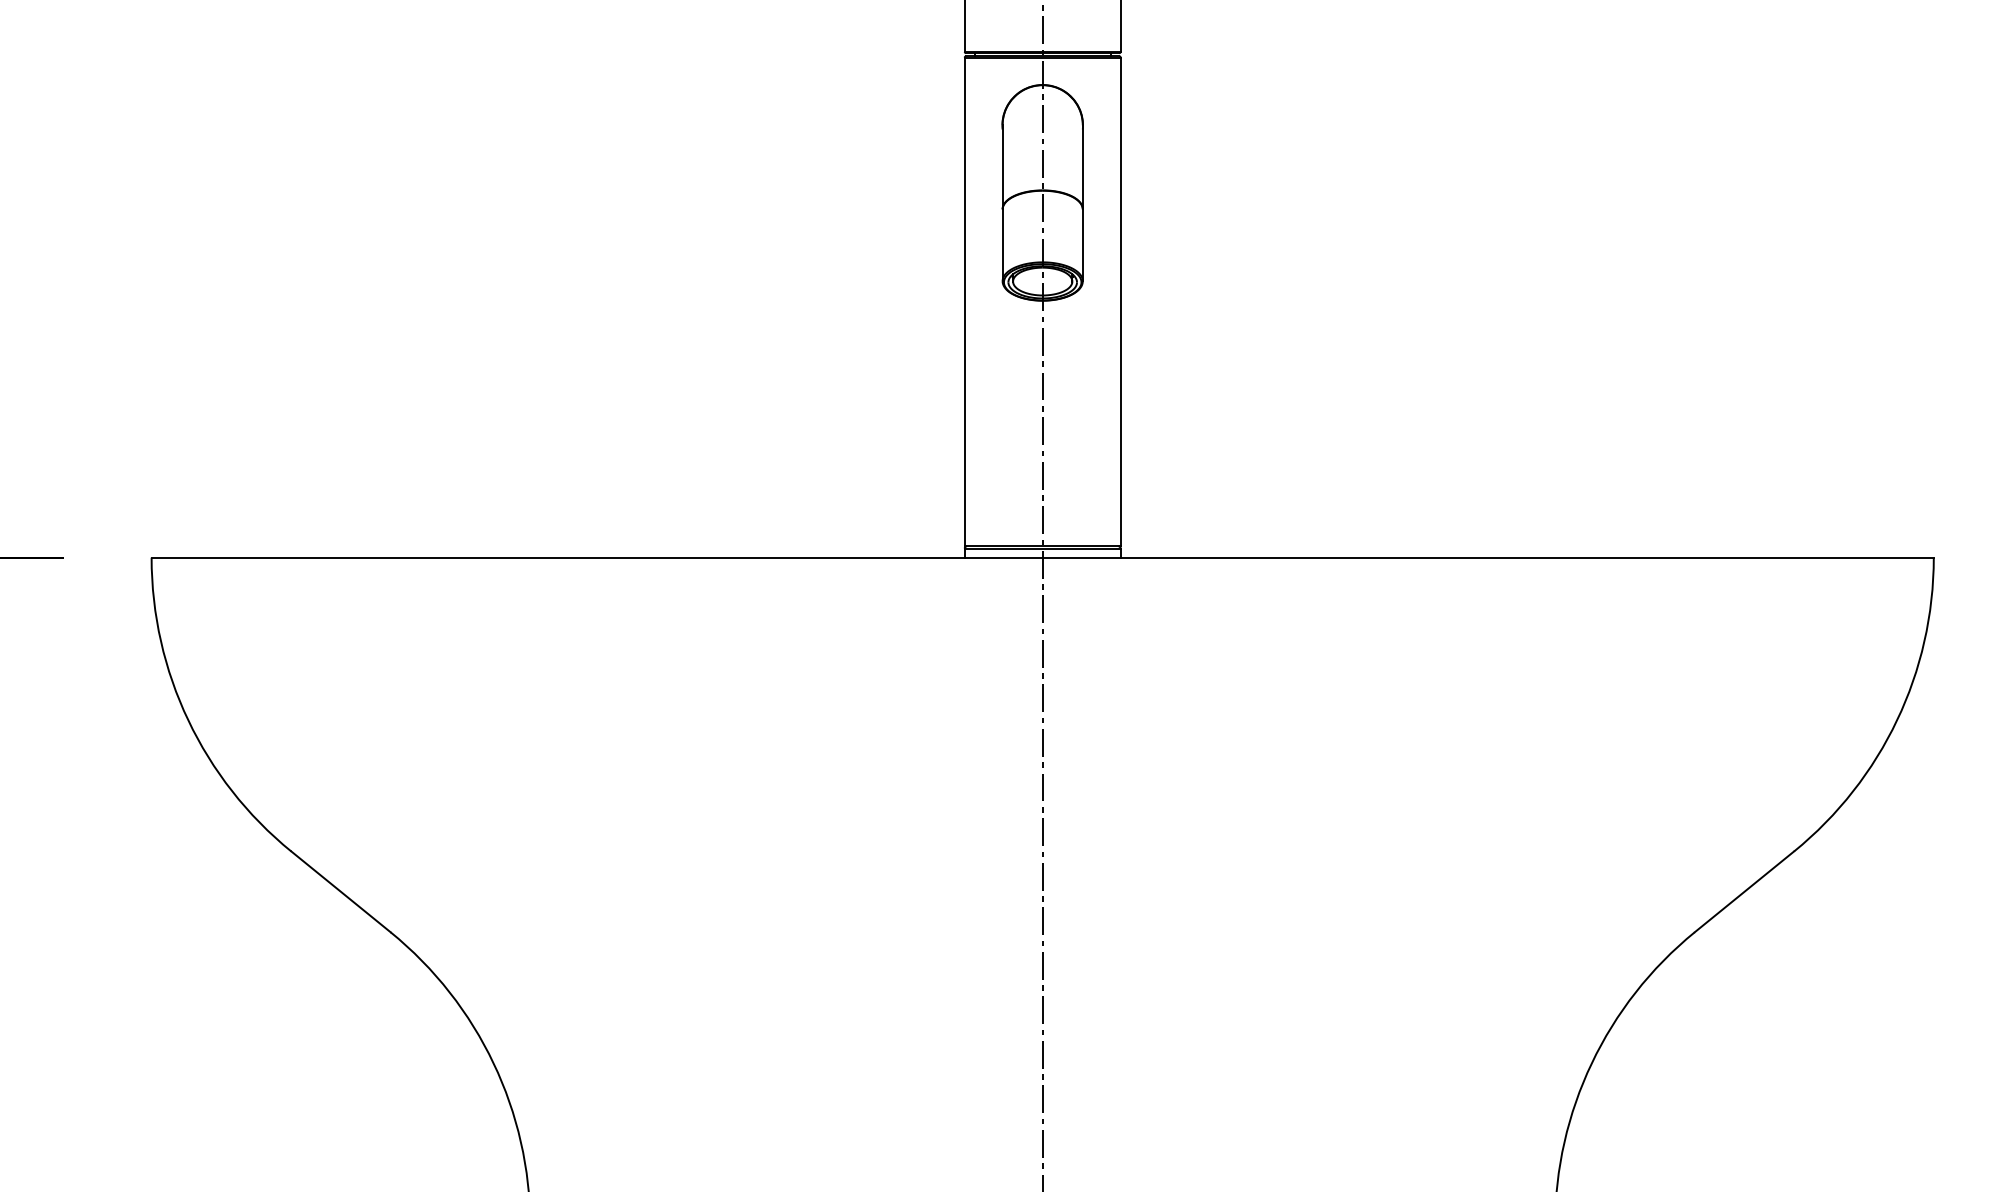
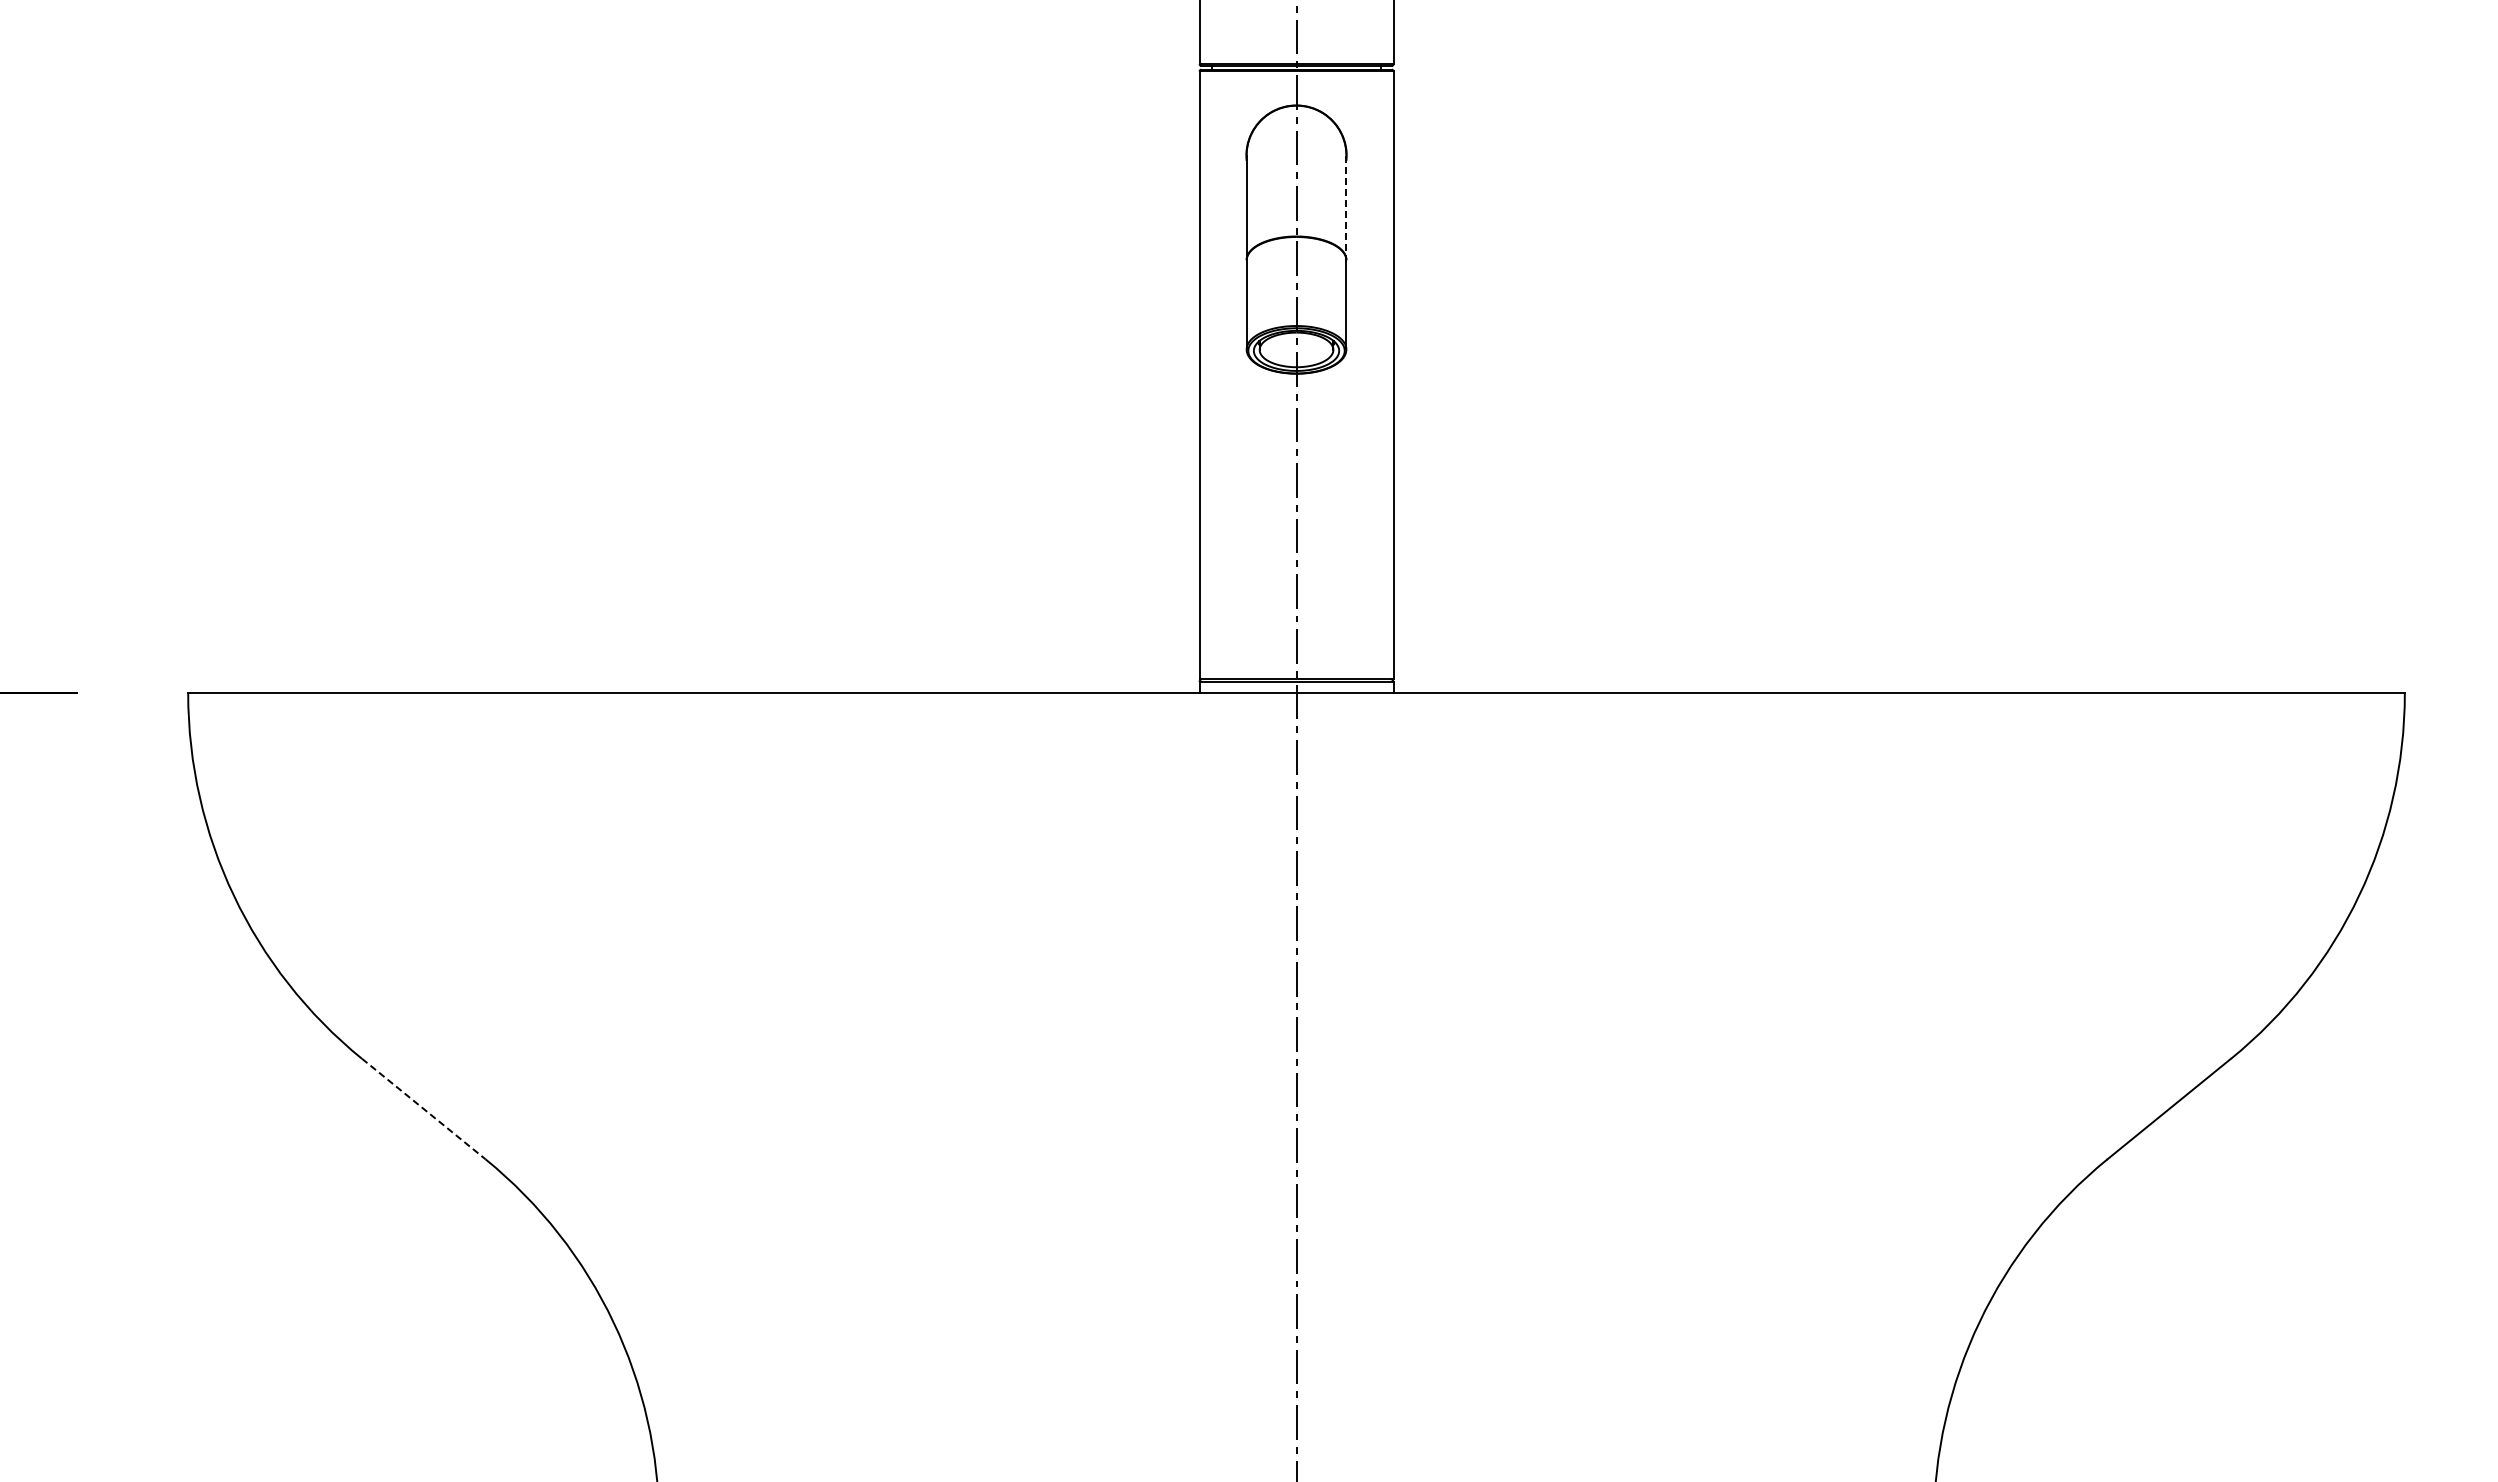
line: (1082, 167) -> (1346, 208), solid -> dashed
line: (340, 891) -> (423, 1108), solid -> dashed

